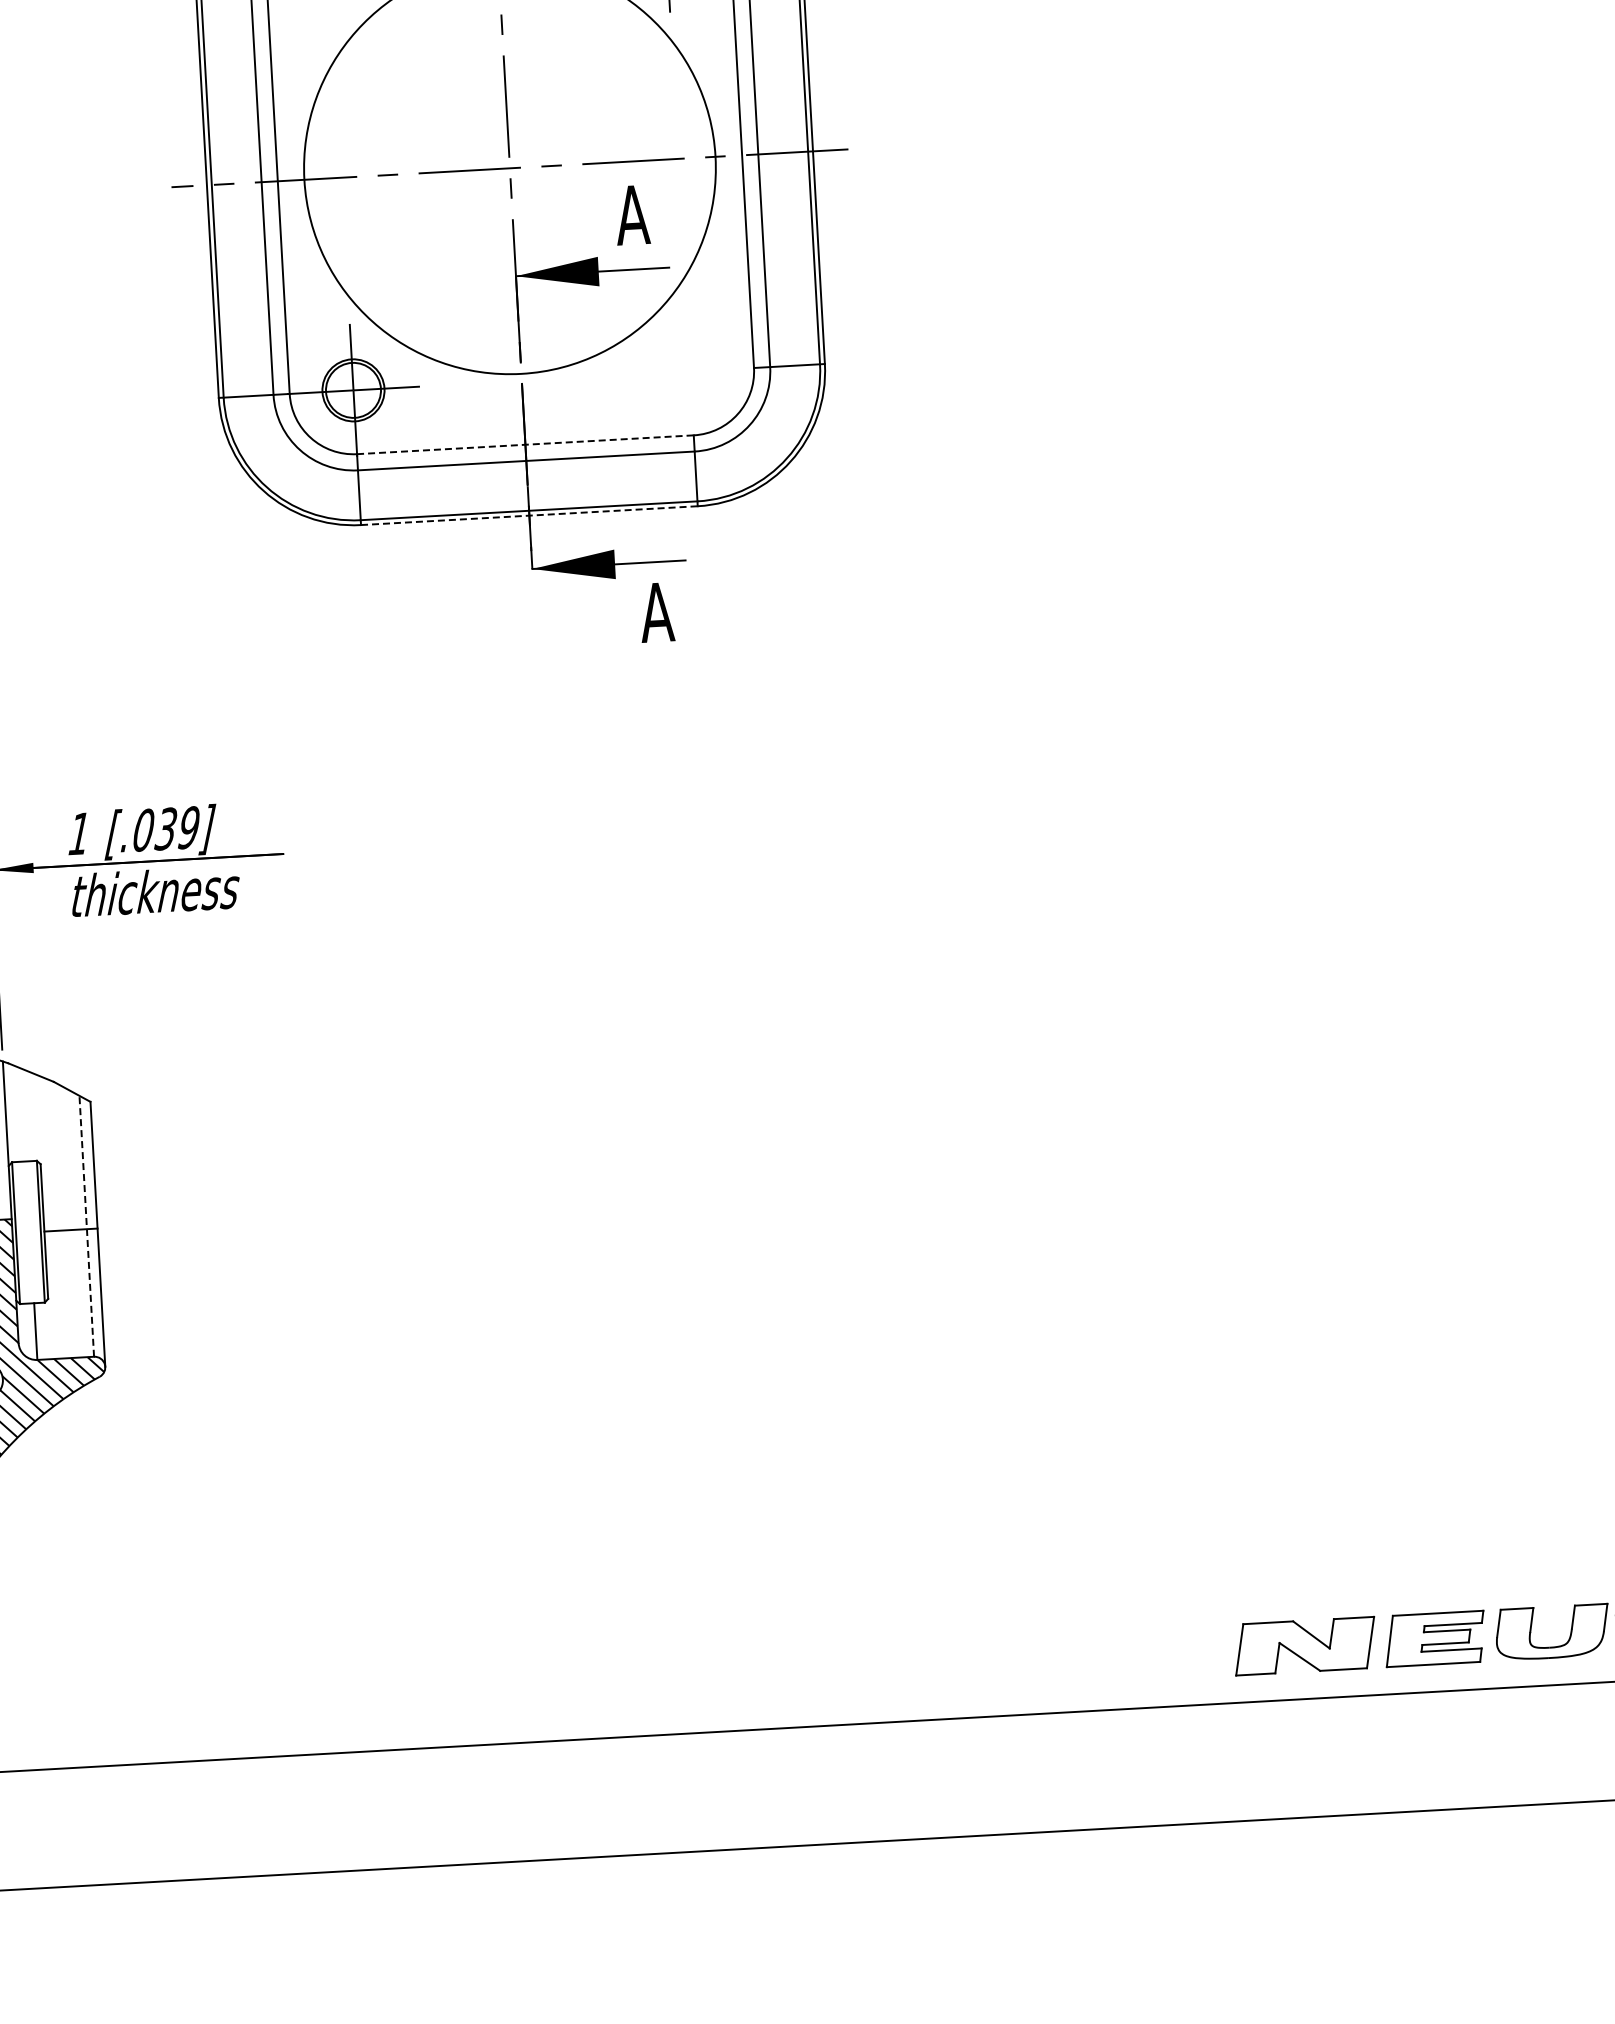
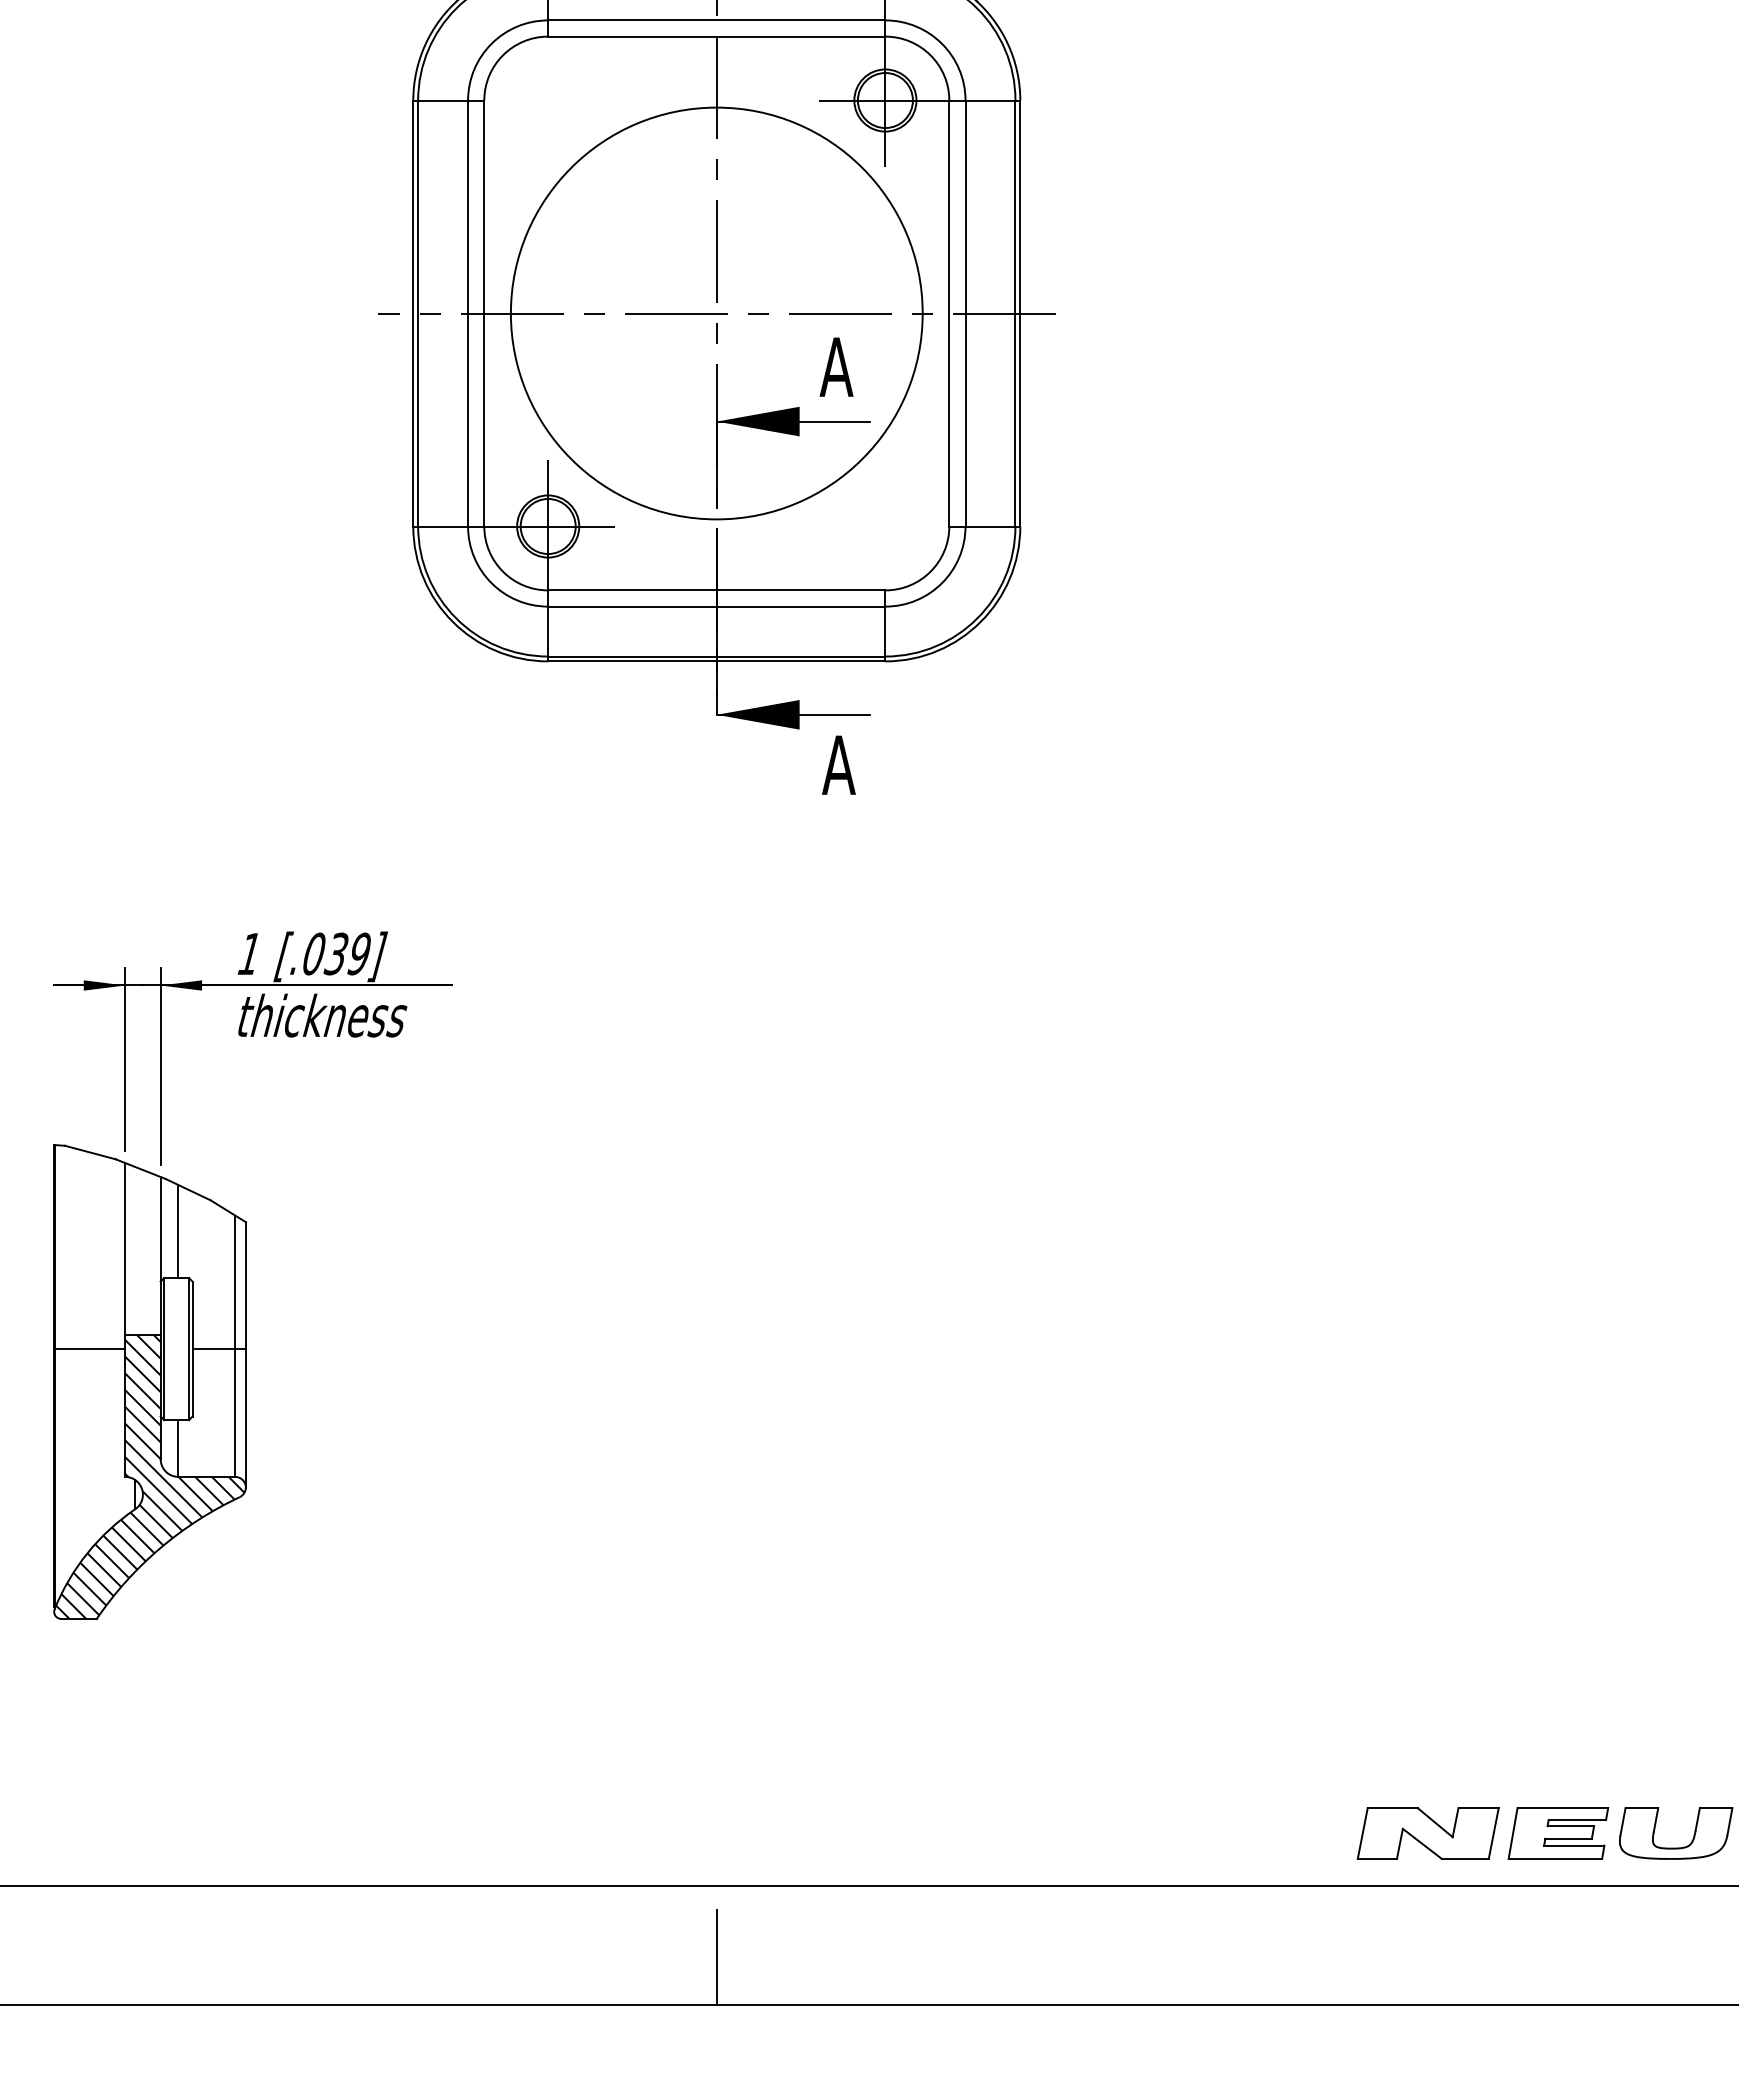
line: (525, 444) -> (716, 590), dashed -> solid
line: (529, 515) -> (716, 661), dashed -> solid
line: (23, 1114) -> (178, 1231), added
line: (87, 1226) -> (235, 1346), dashed -> solid
line: (601, 1808) -> (716, 1956), added

